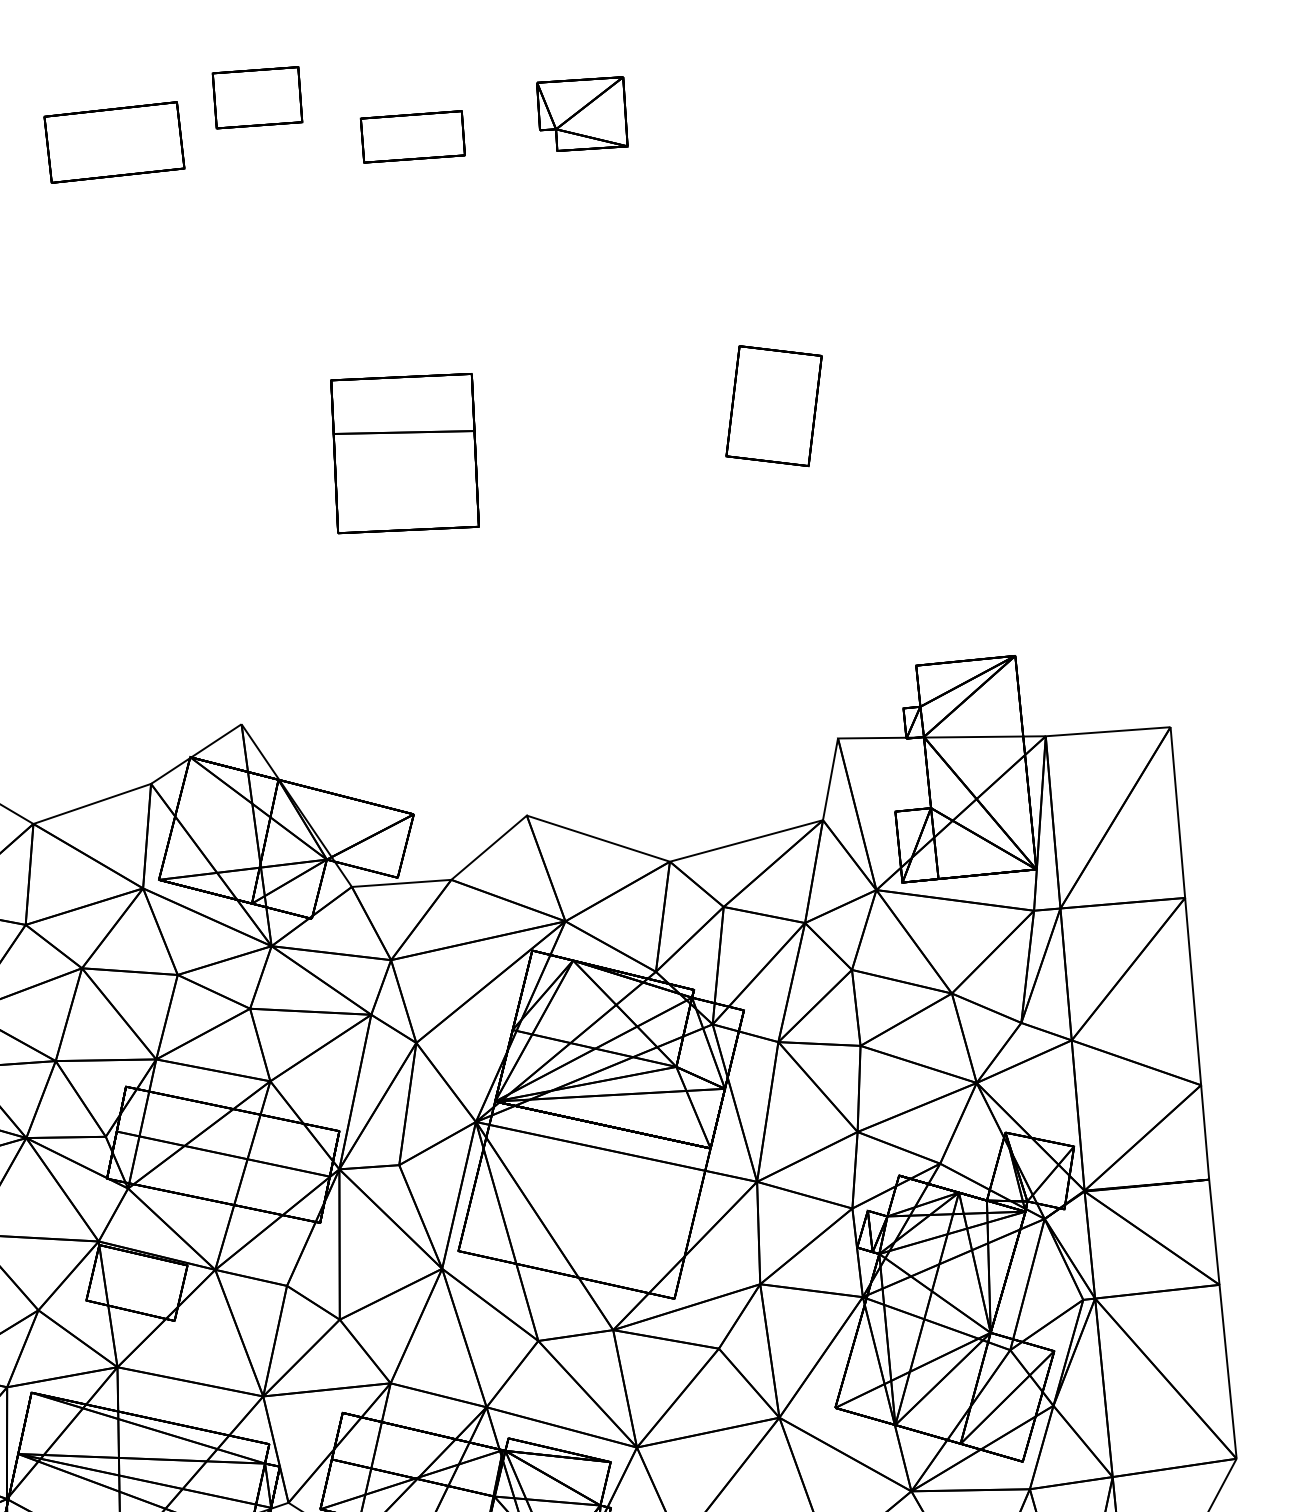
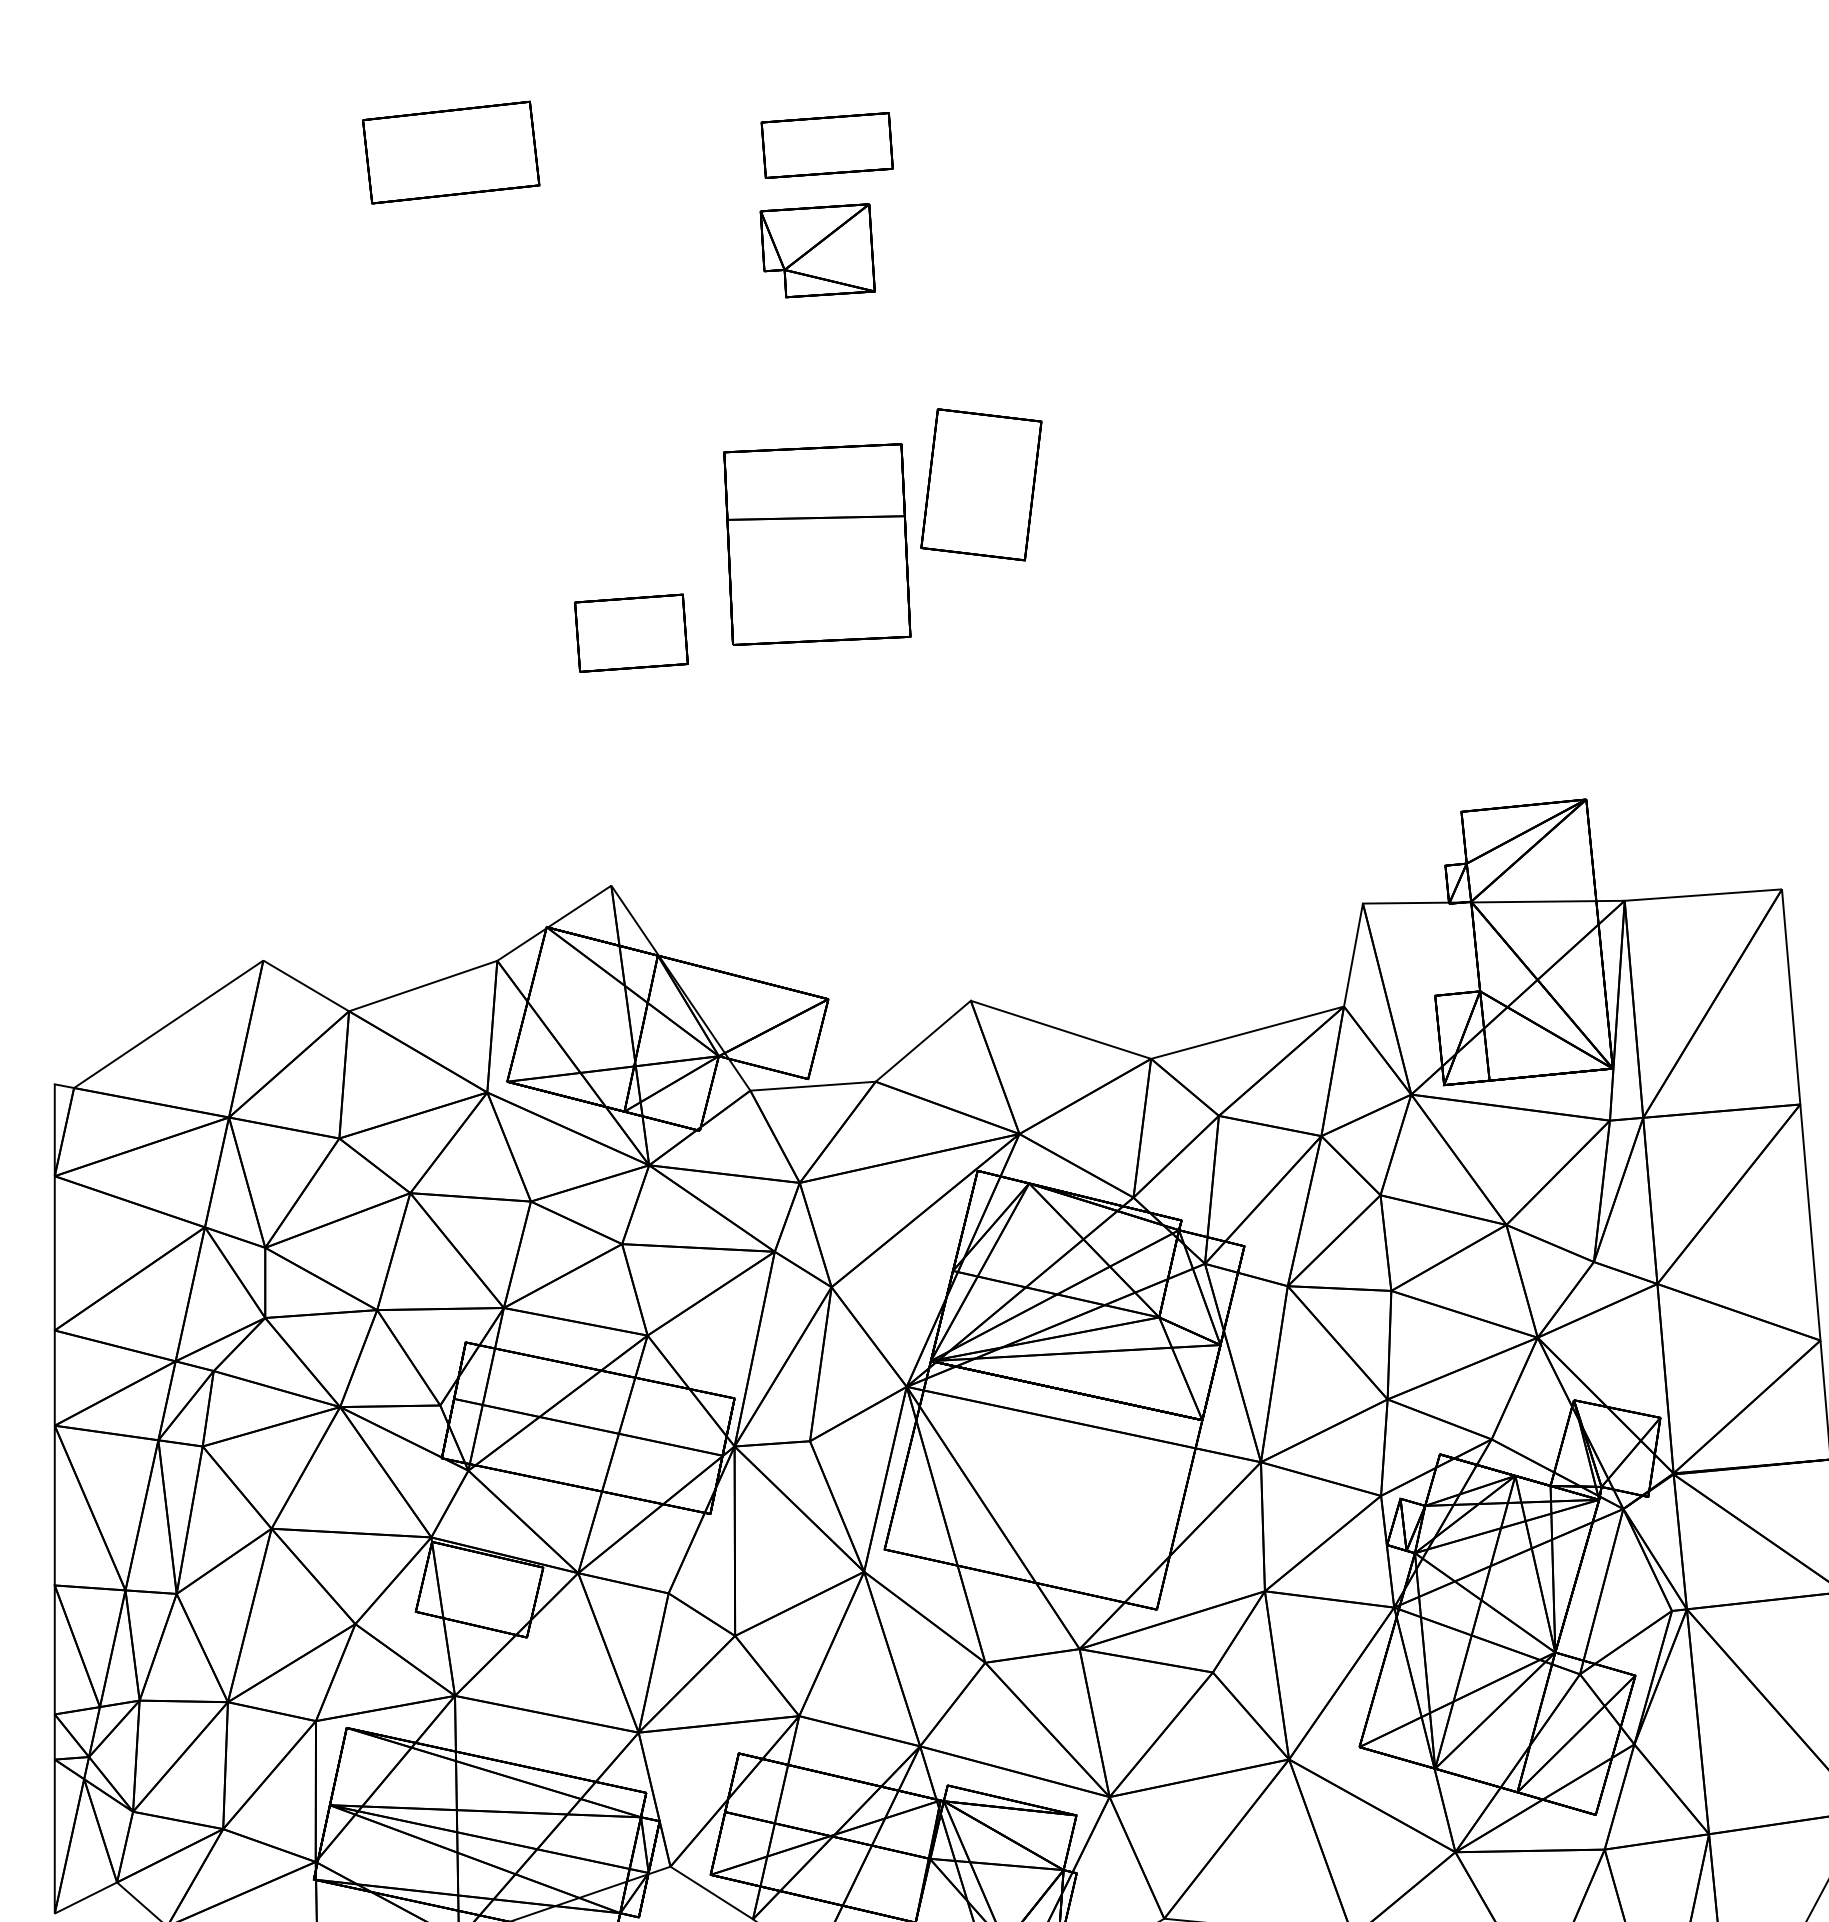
part: (257, 97) -> (631, 632), moved
part: (582, 113) -> (817, 250), moved
part: (774, 405) -> (981, 484), moved

